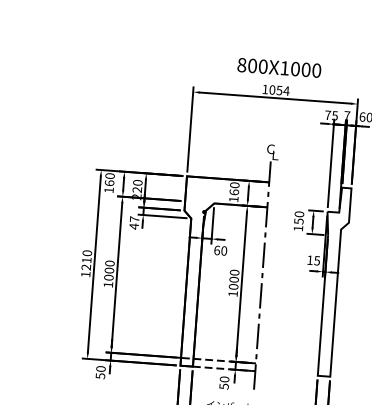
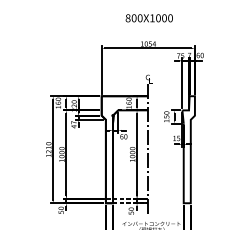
text: (277, 68) -> (148, 18), moved

